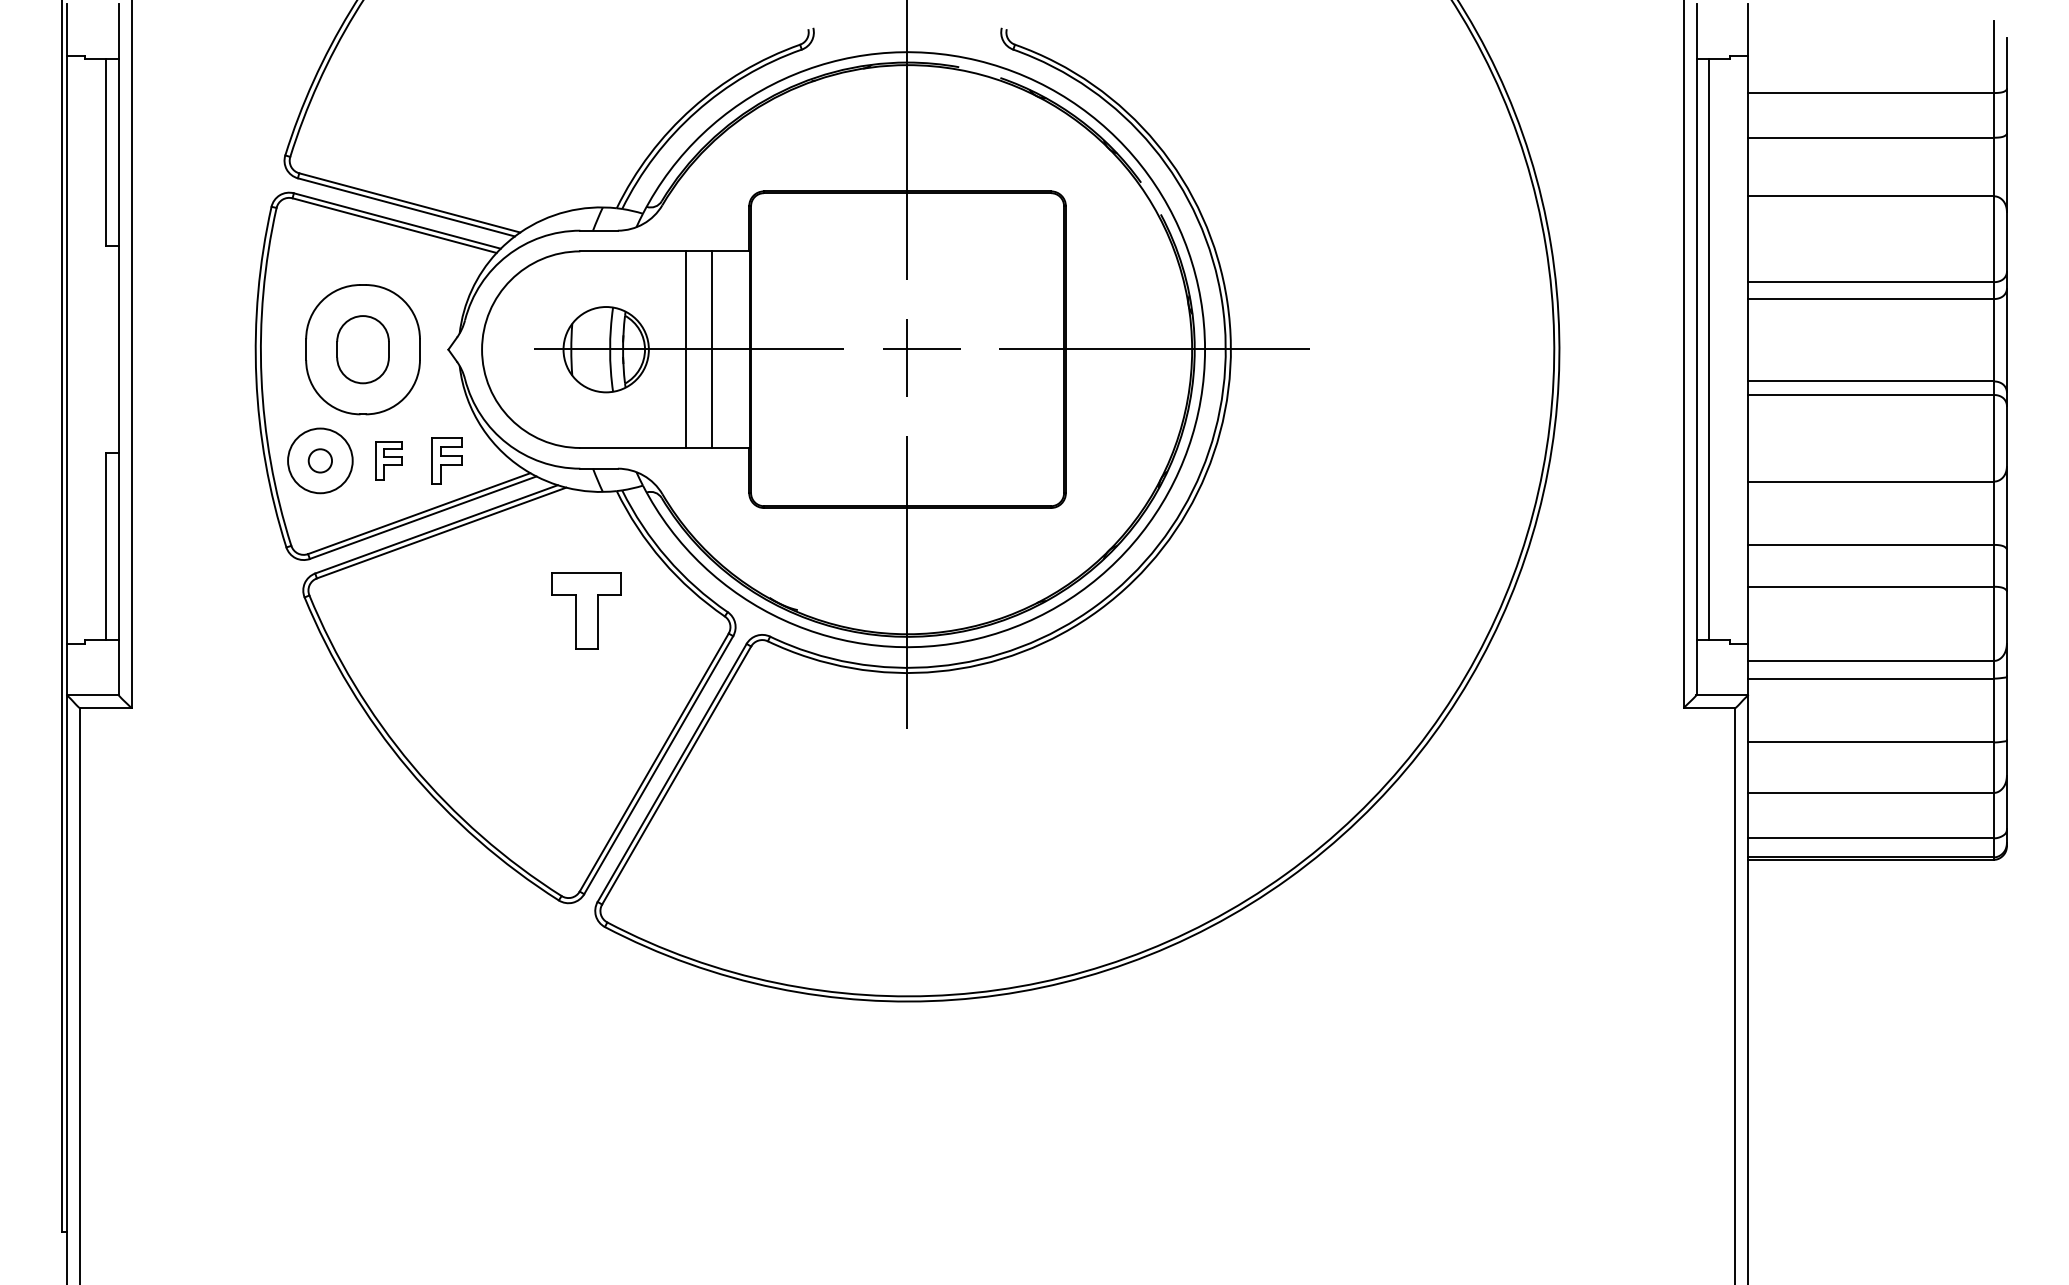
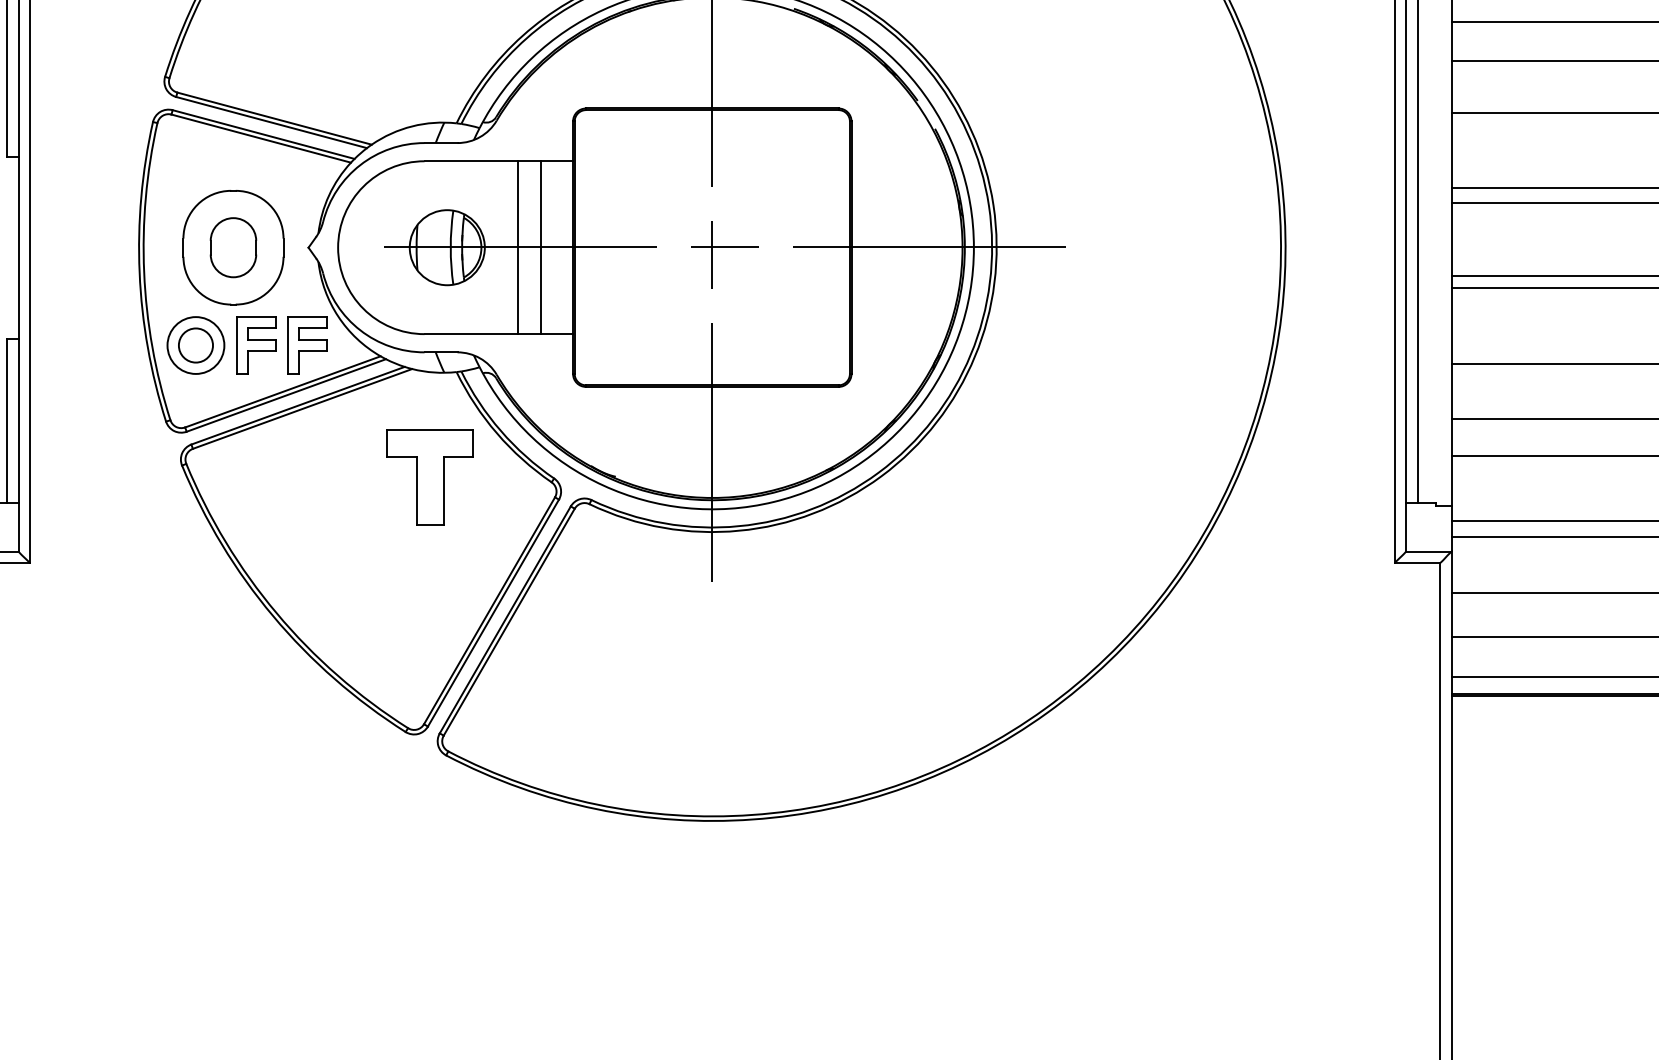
circle: (319, 460) -> (195, 345), size x1.67
part: (388, 460) -> (255, 345), size x1.67
part: (446, 460) -> (306, 345), size x1.43
part: (586, 610) -> (429, 477), size x1.43

